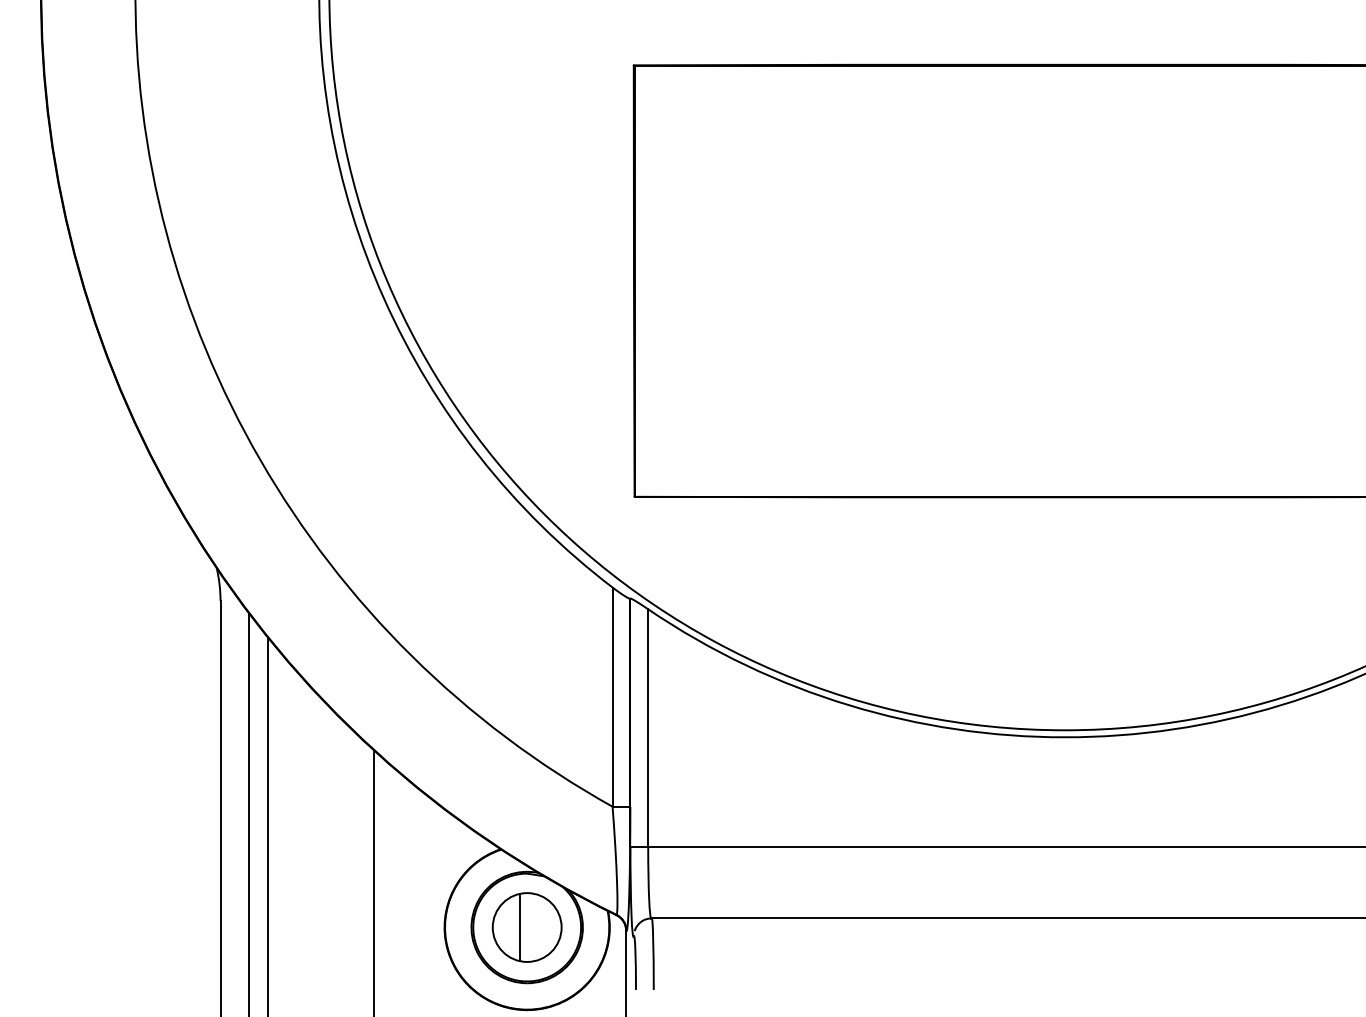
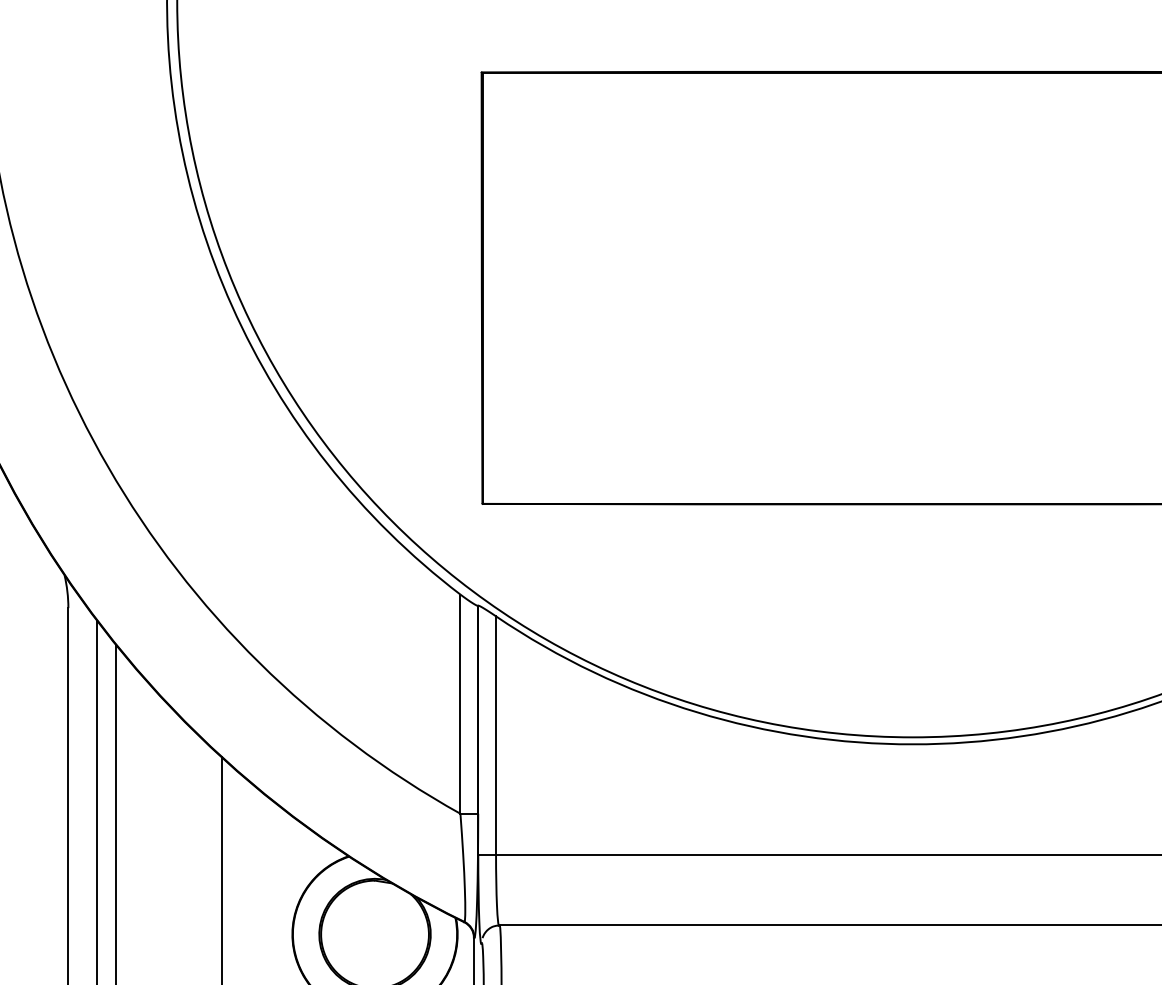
part: (526, 927) -> (374, 934), removed

